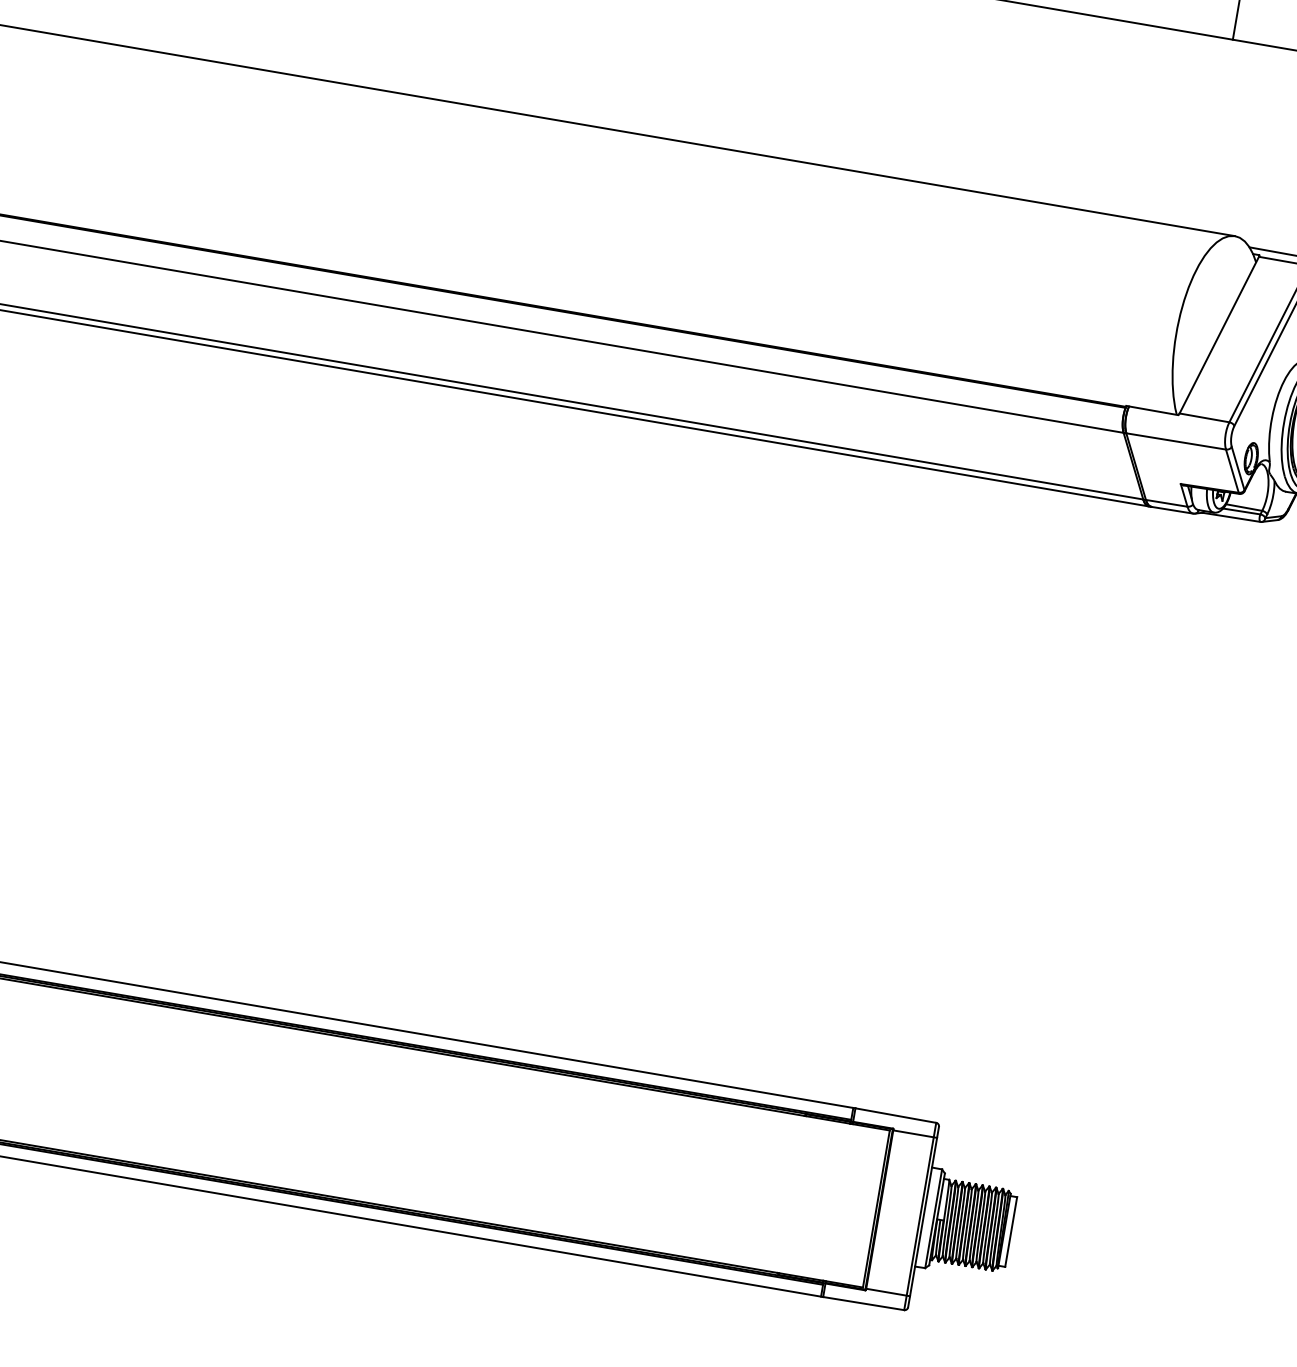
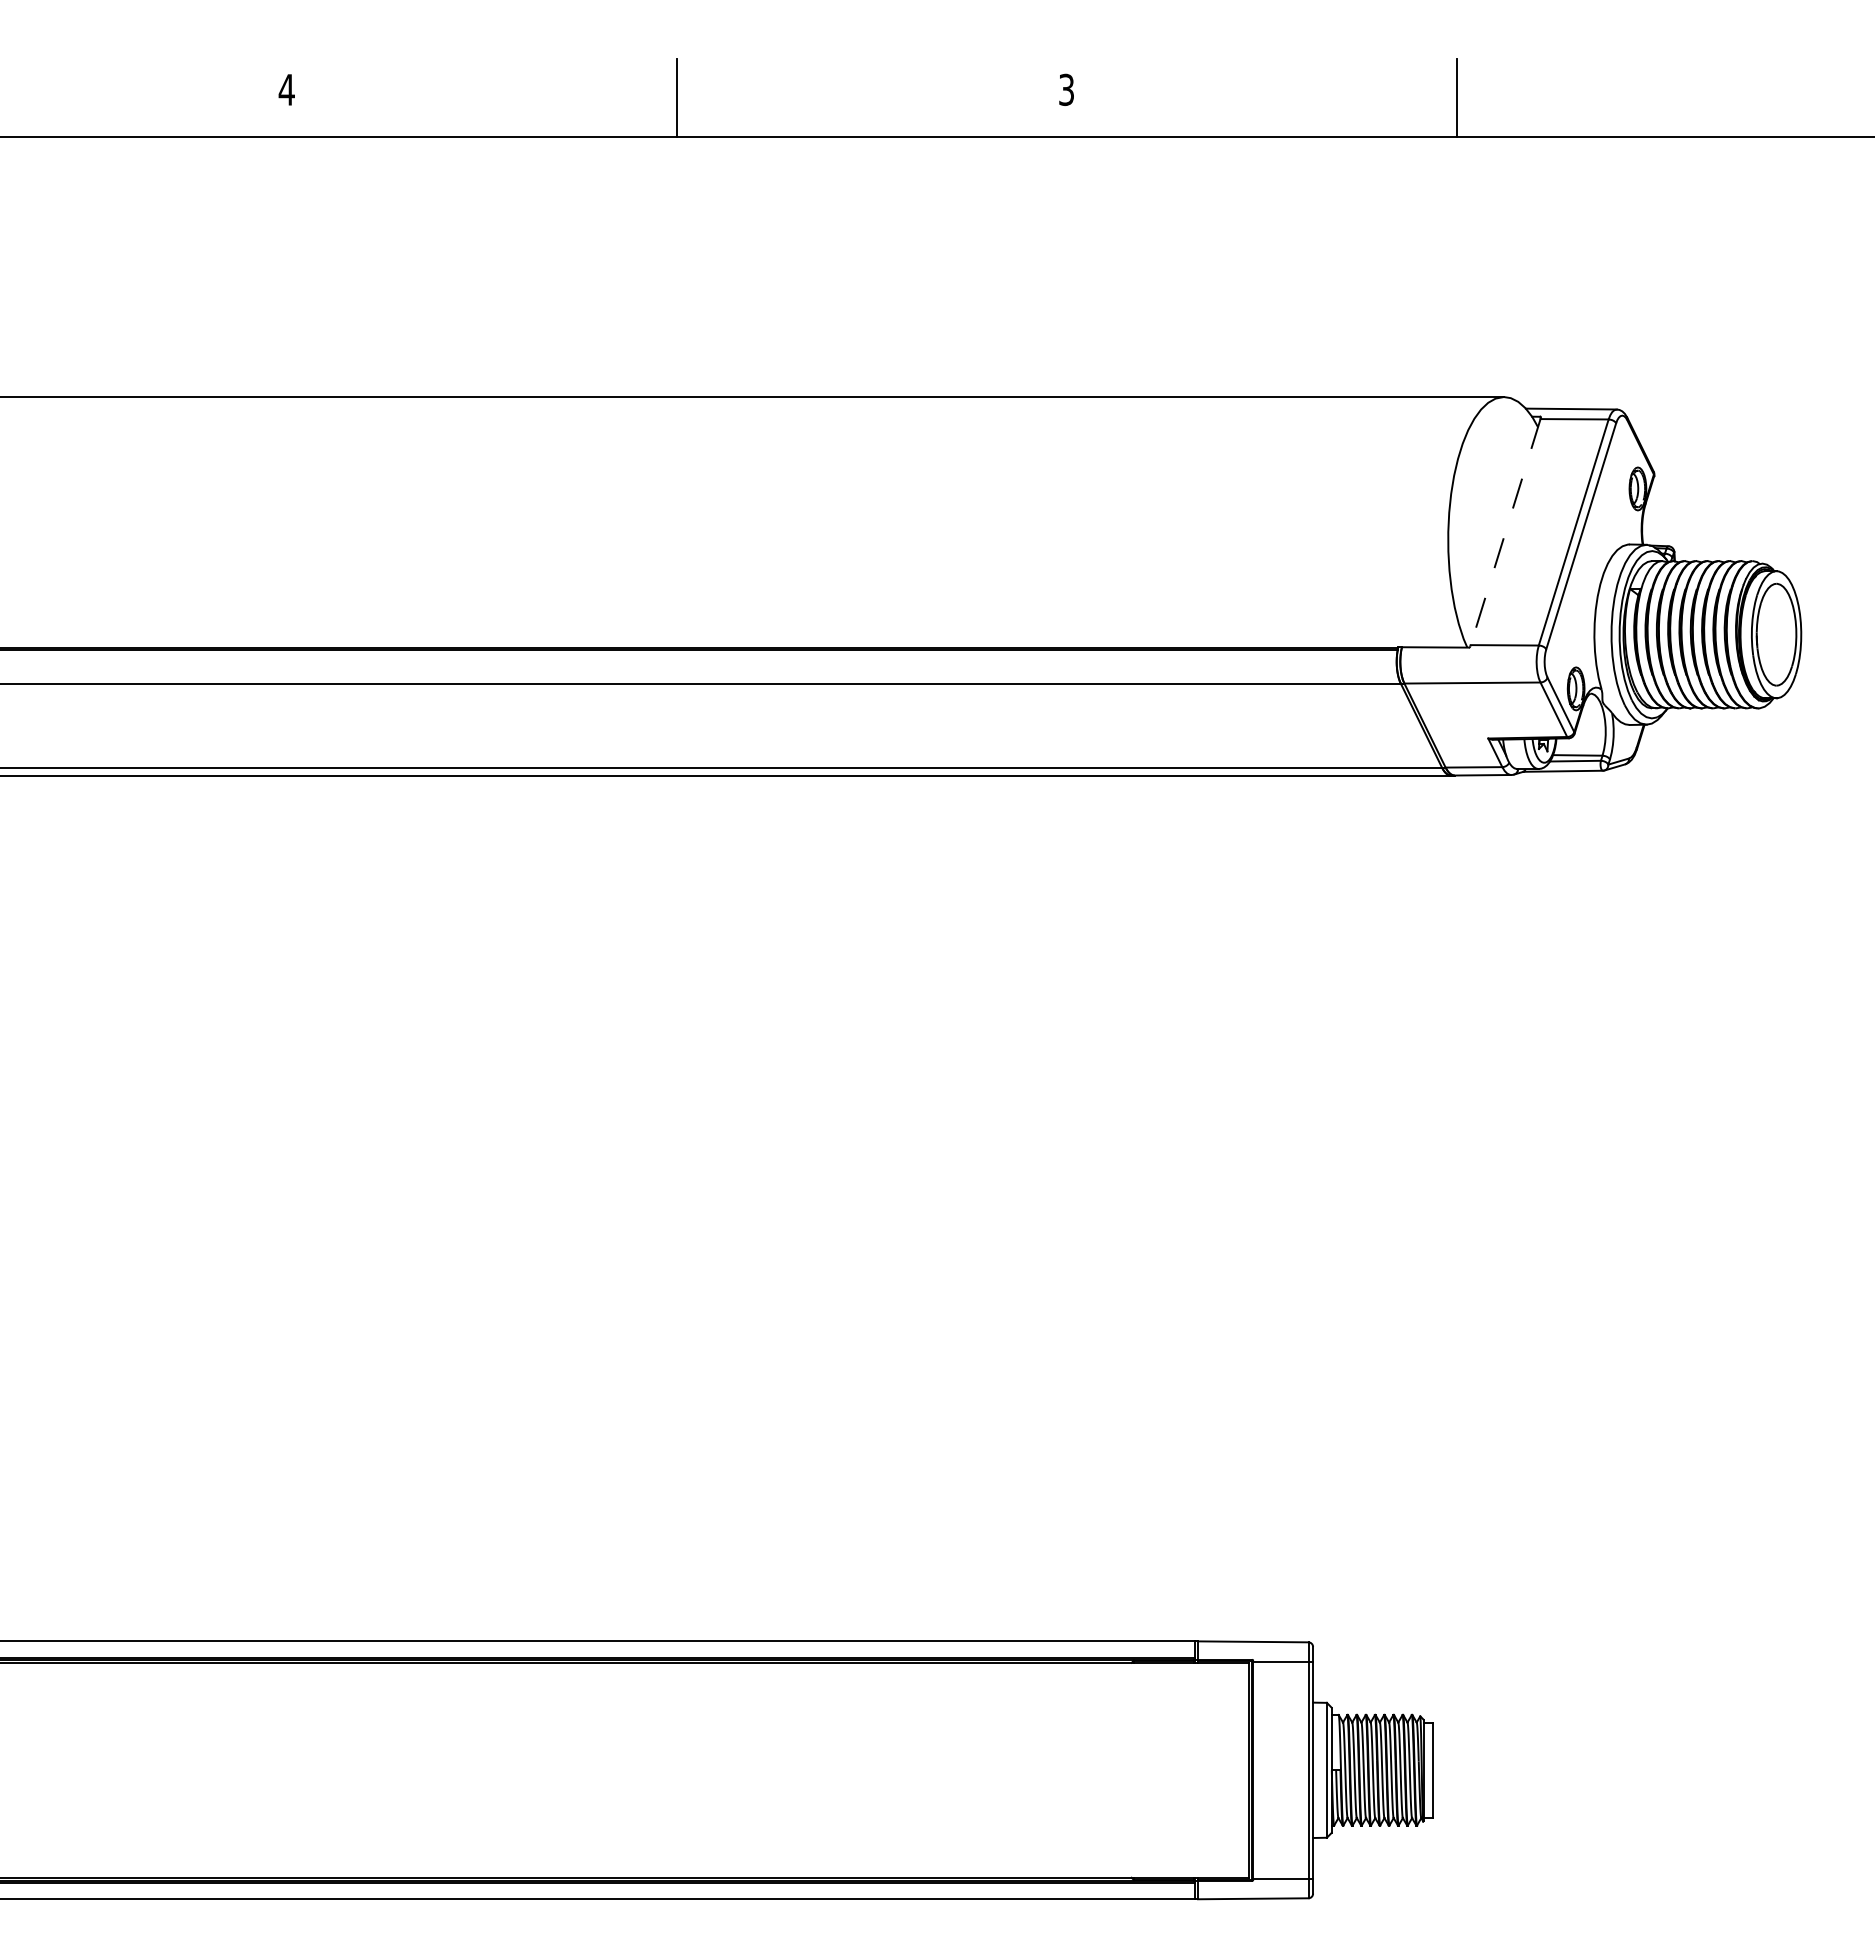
line: (1219, 335) -> (1505, 532), solid -> dashed

